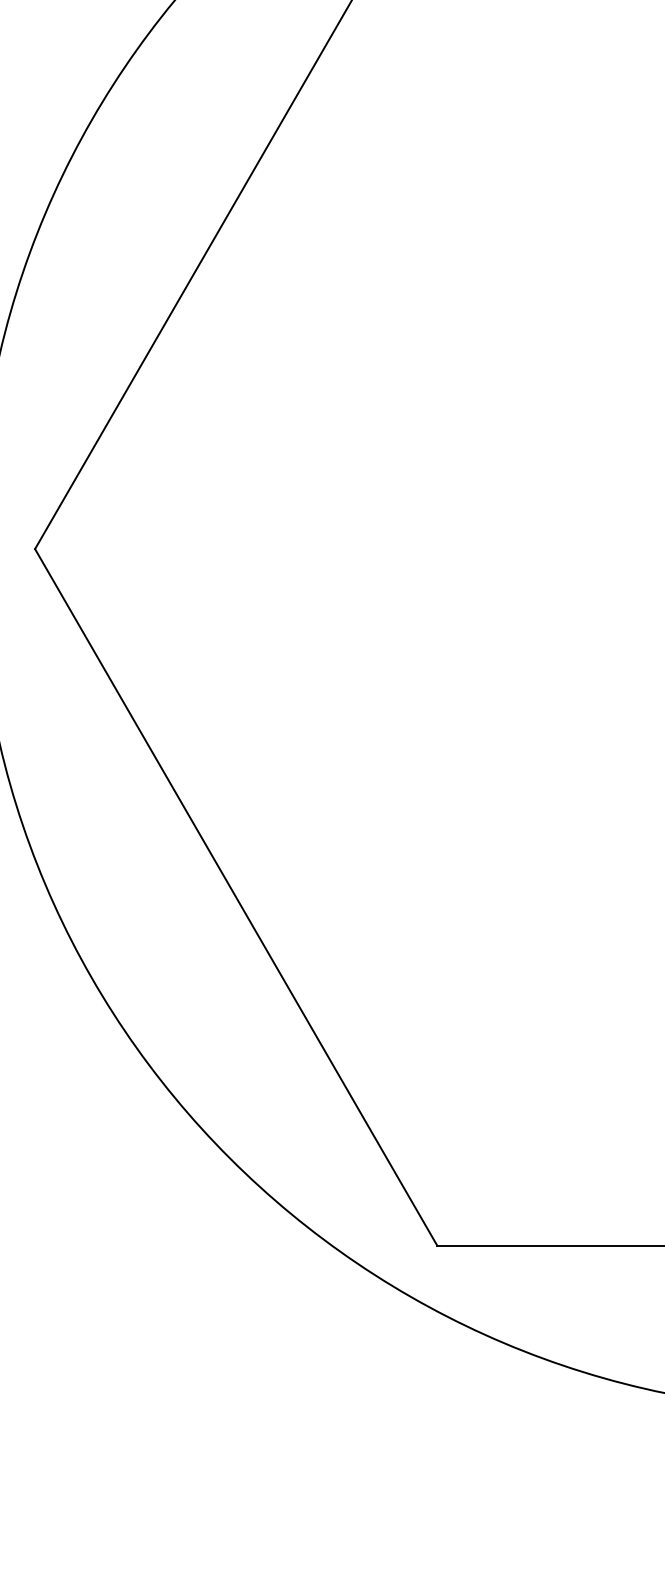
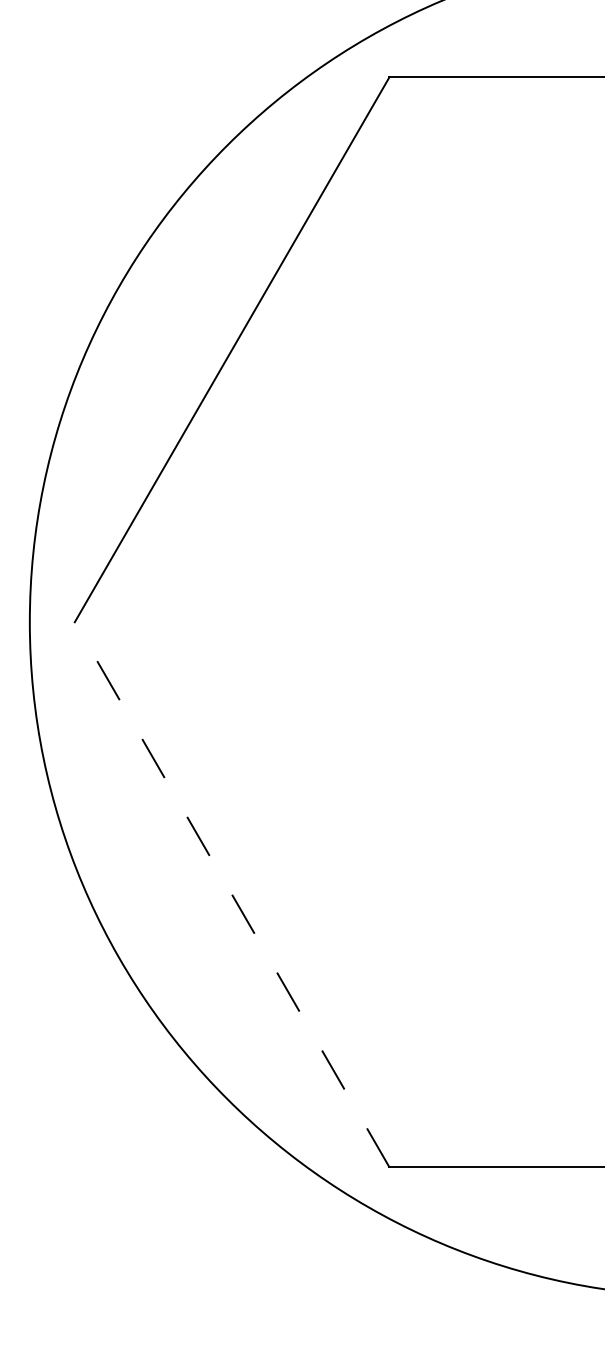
line: (236, 896) -> (232, 894), solid -> dashed

